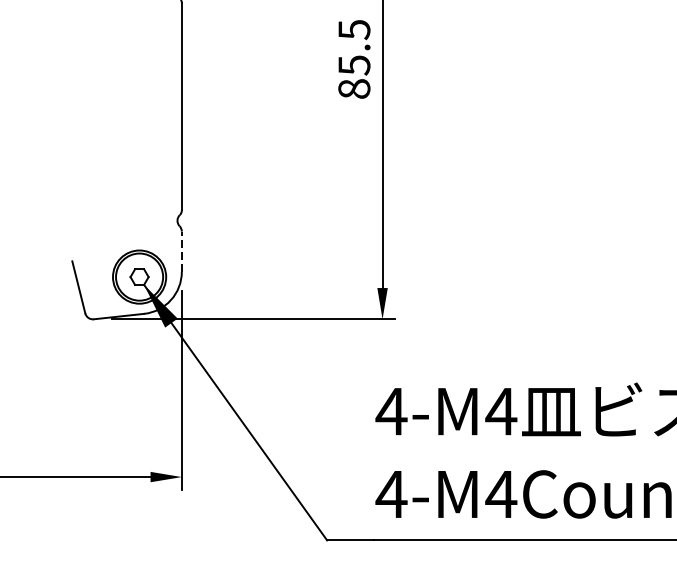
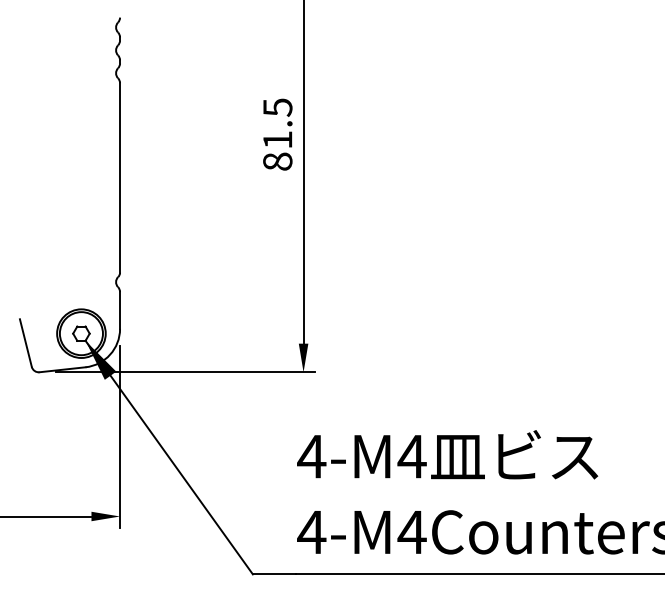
text: (354, 65) -> (277, 140), 85.5 -> 81.5
line: (182, 251) -> (120, 310), dashed -> solid

